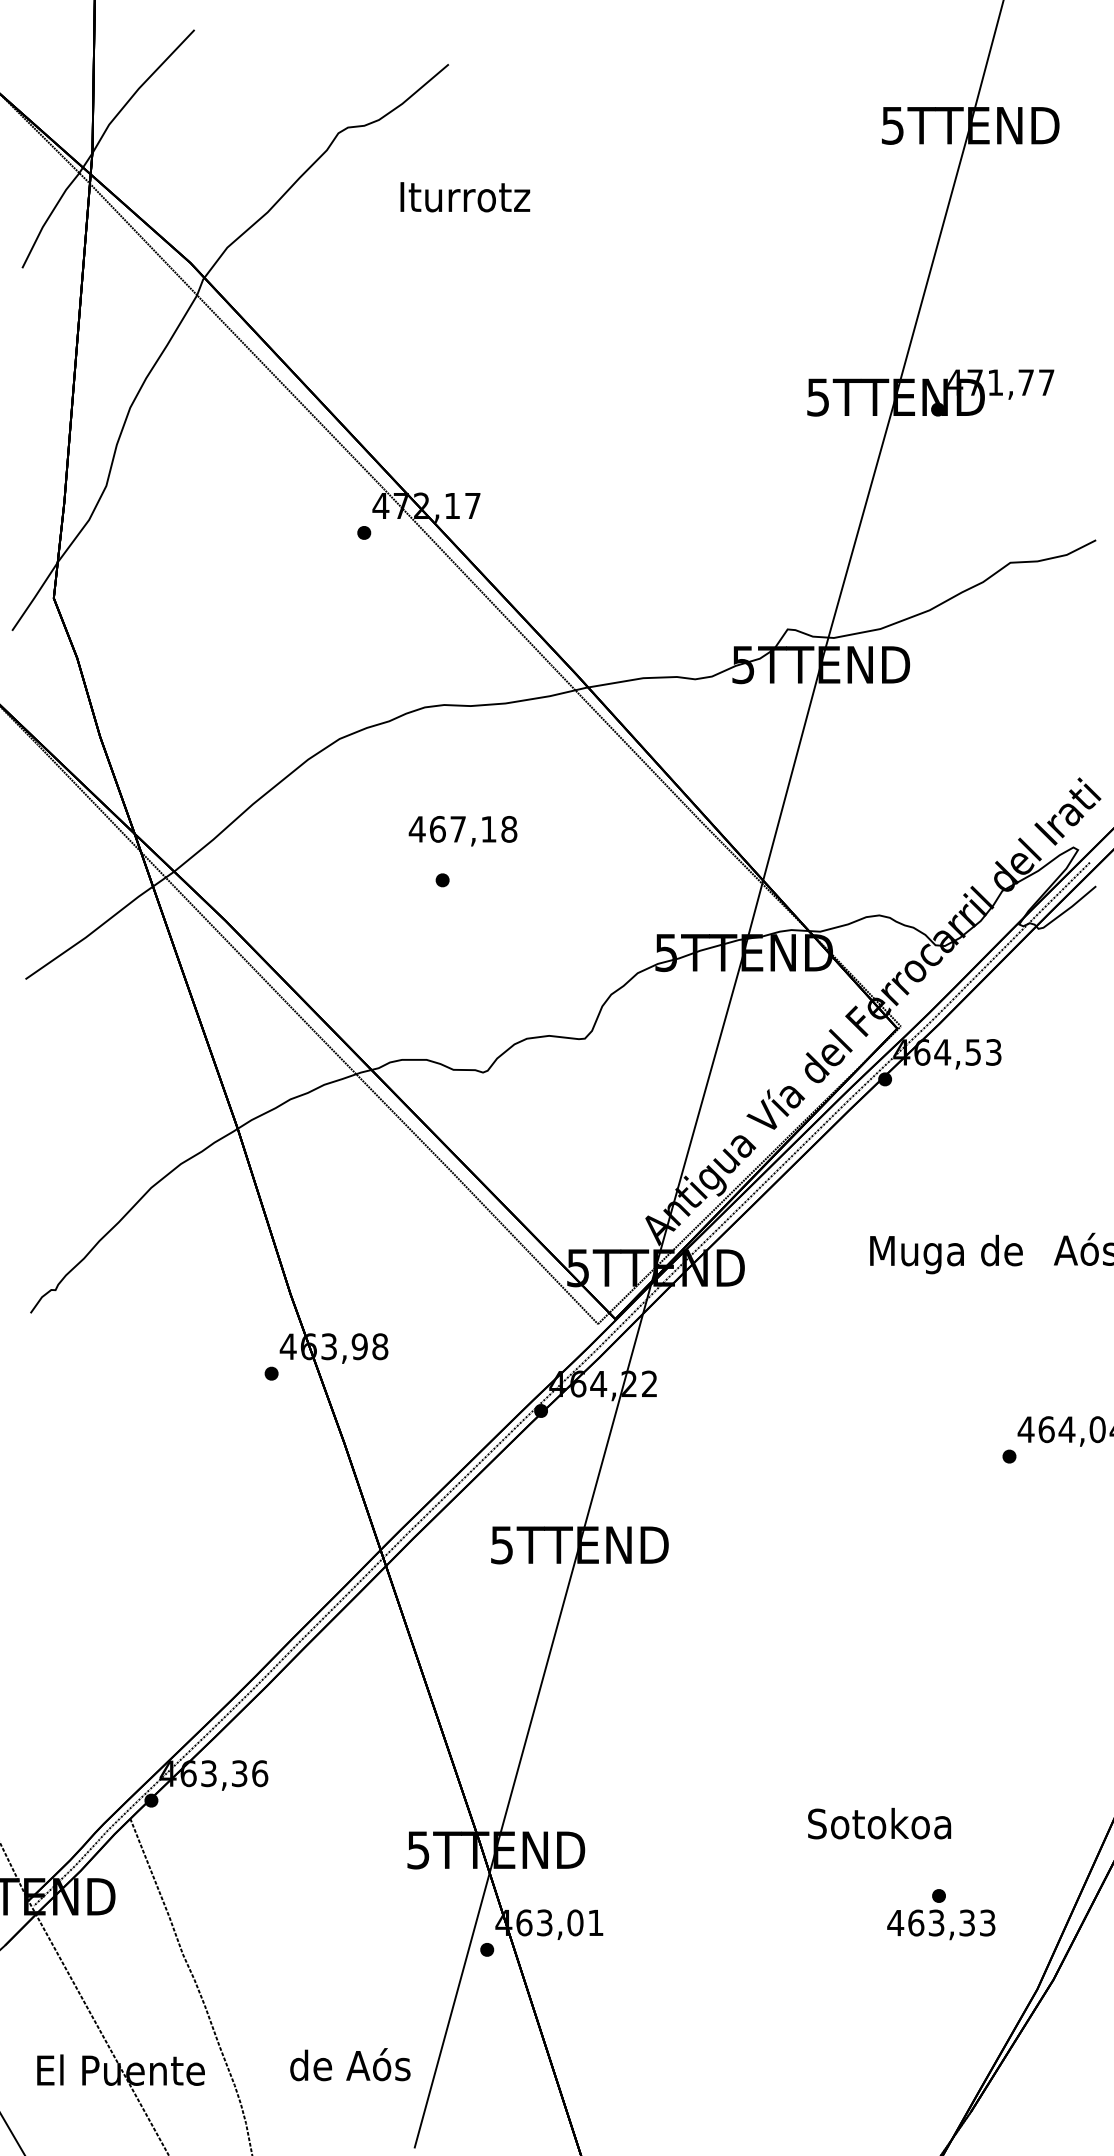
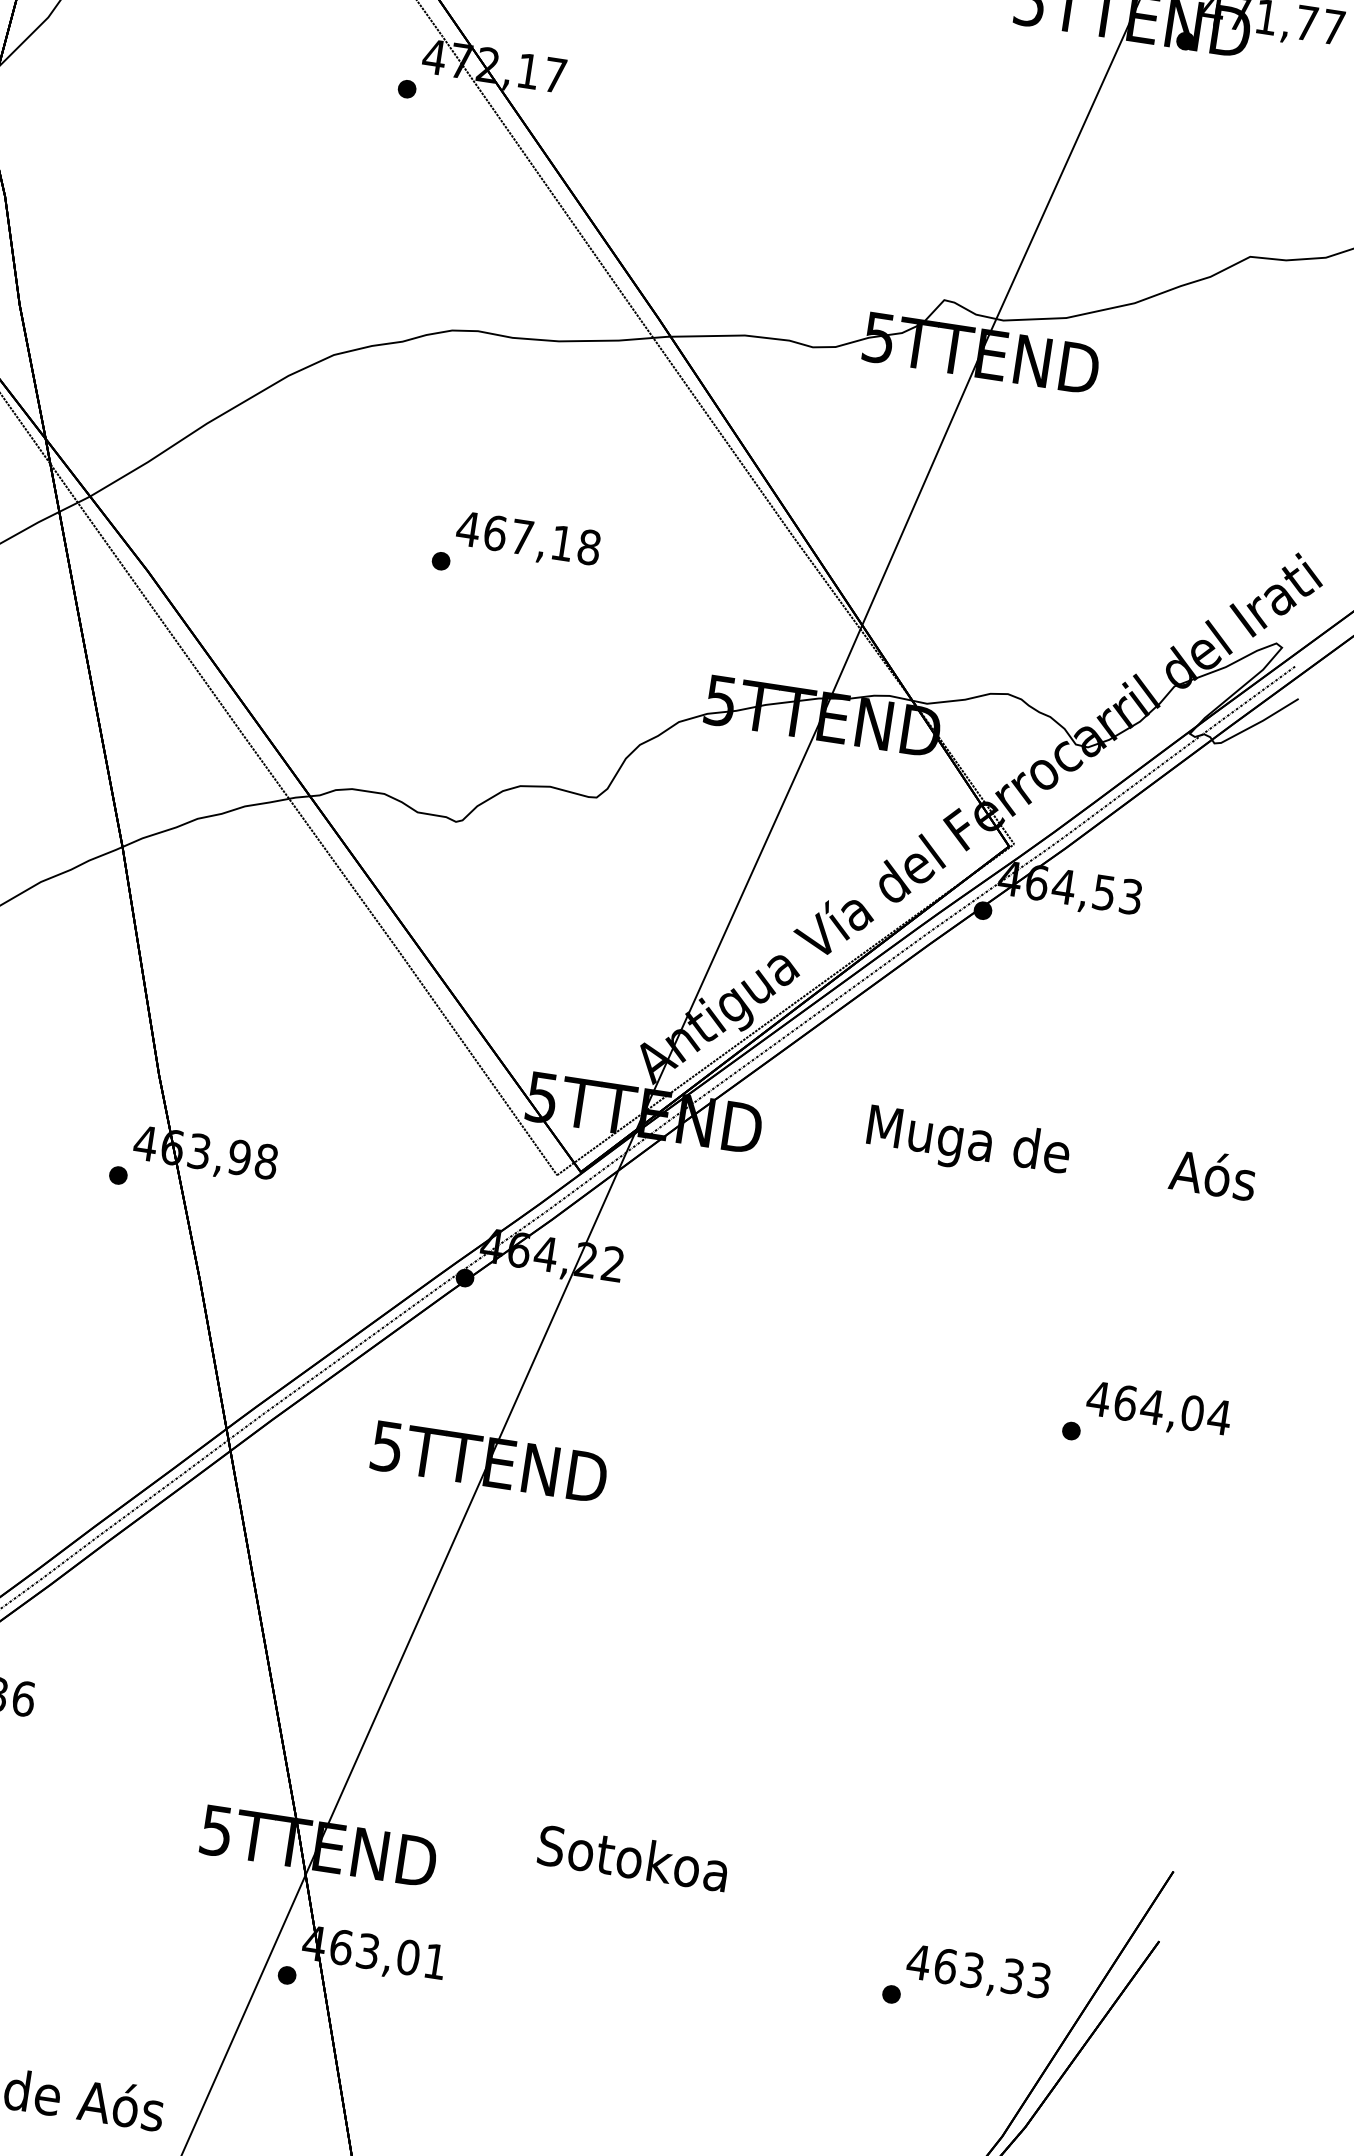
text: (462, 831) -> (527, 540), moved
text: (946, 1254) -> (968, 1143), moved
text: (879, 1823) -> (633, 1857), moved
text: (941, 1924) -> (978, 1973), moved

